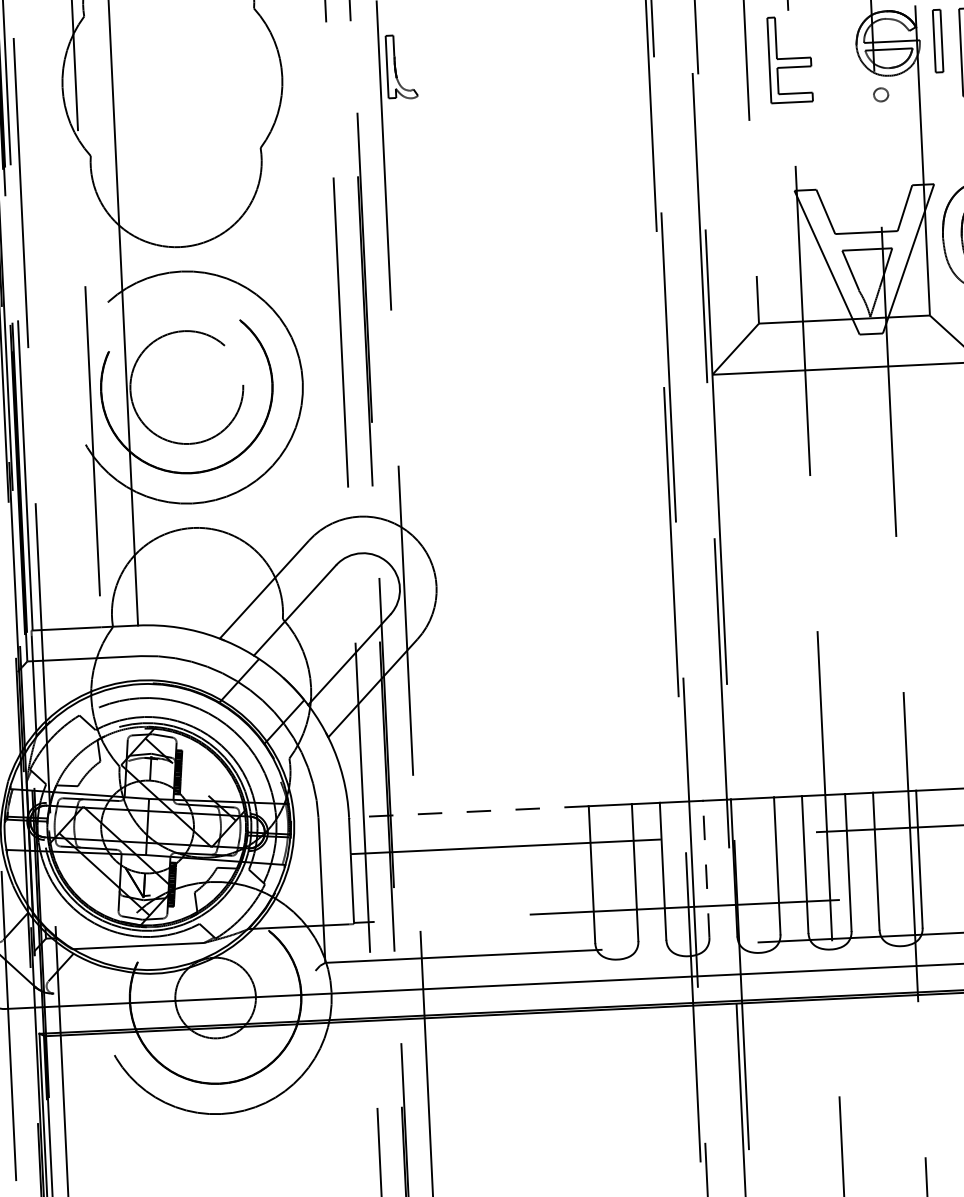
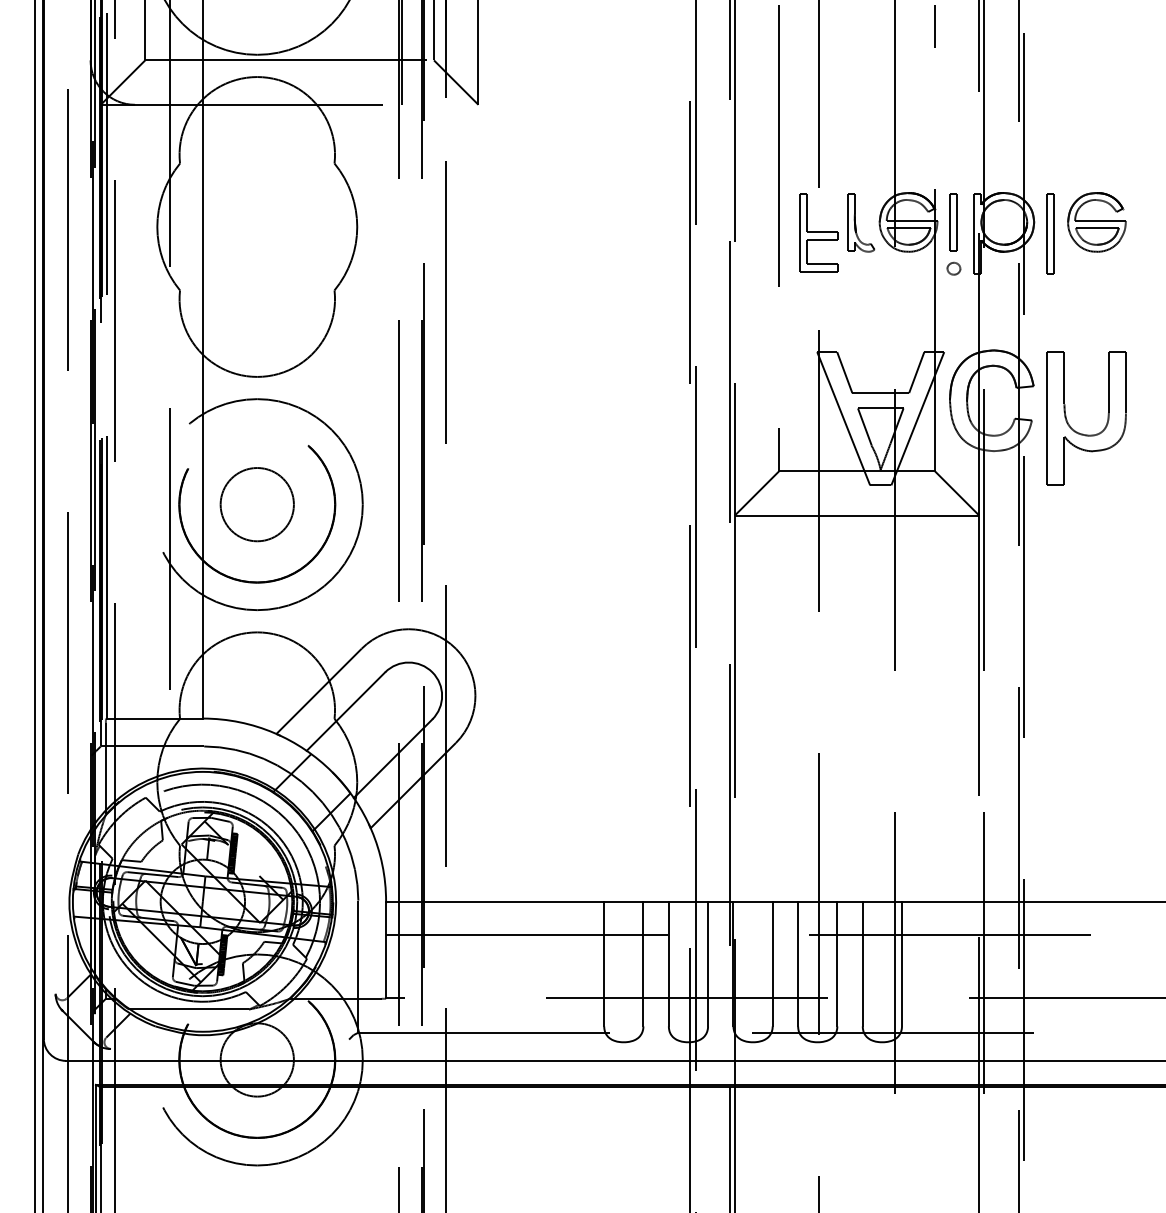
part: (402, 66) -> (861, 222), moved
part: (880, 94) -> (953, 268), moved
circle: (185, 387) -> (256, 504), size x0.71
line: (468, 811) -> (494, 901), dashed -> solid
line: (706, 868) -> (708, 963), dashed -> solid

